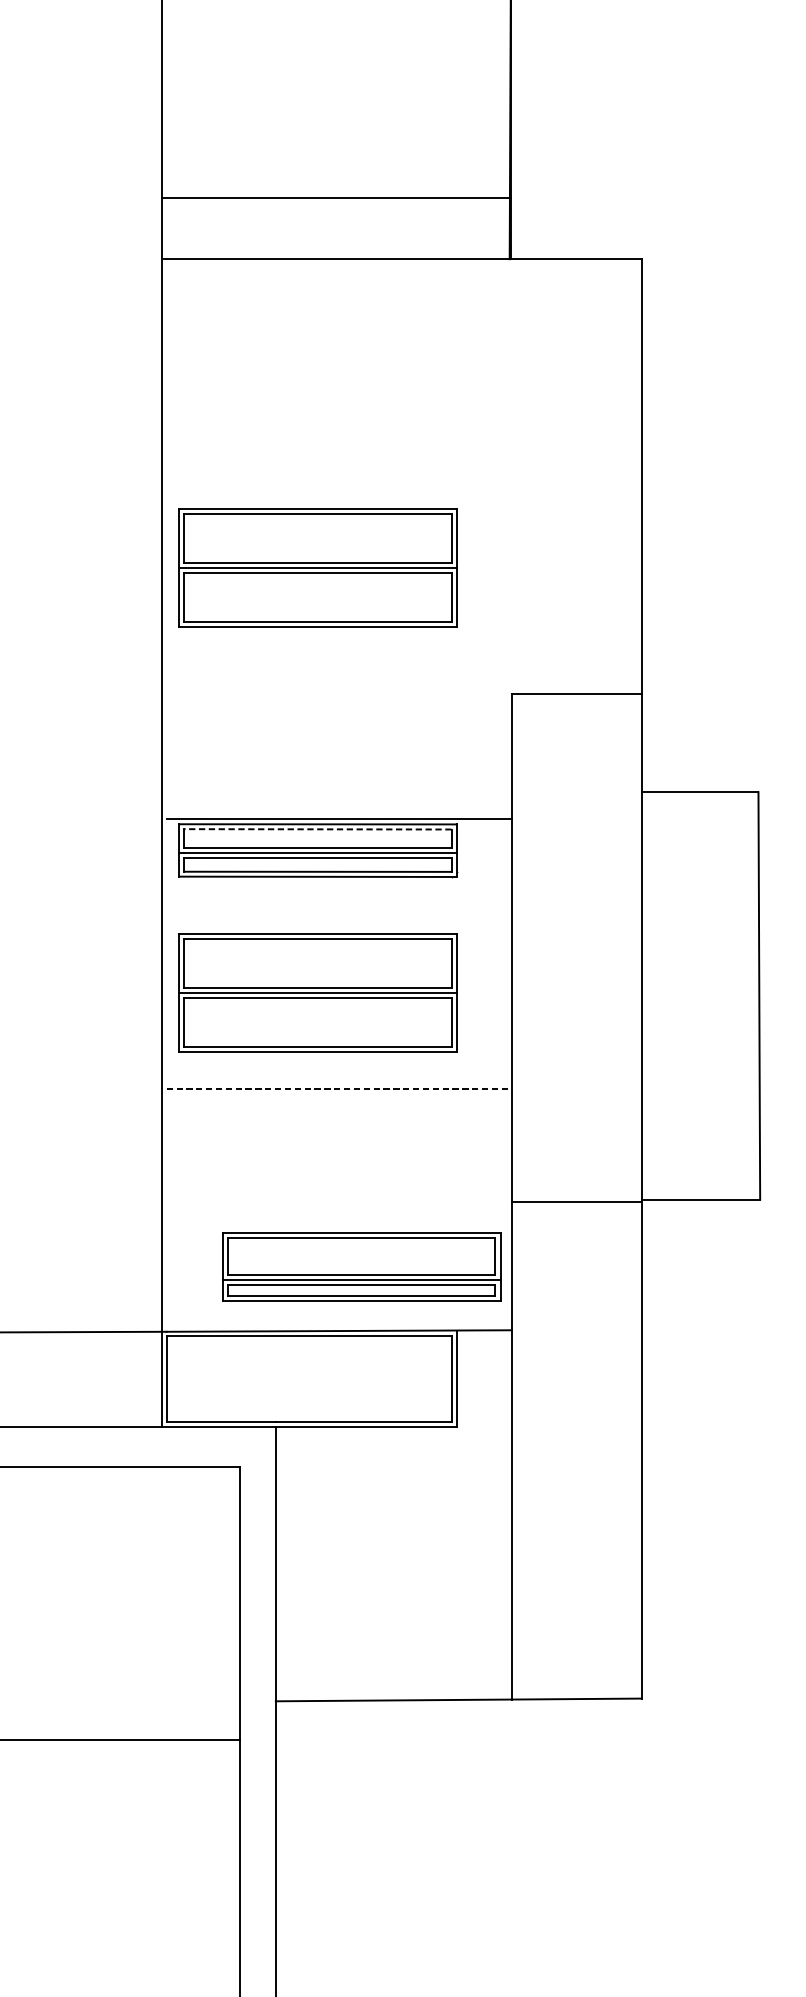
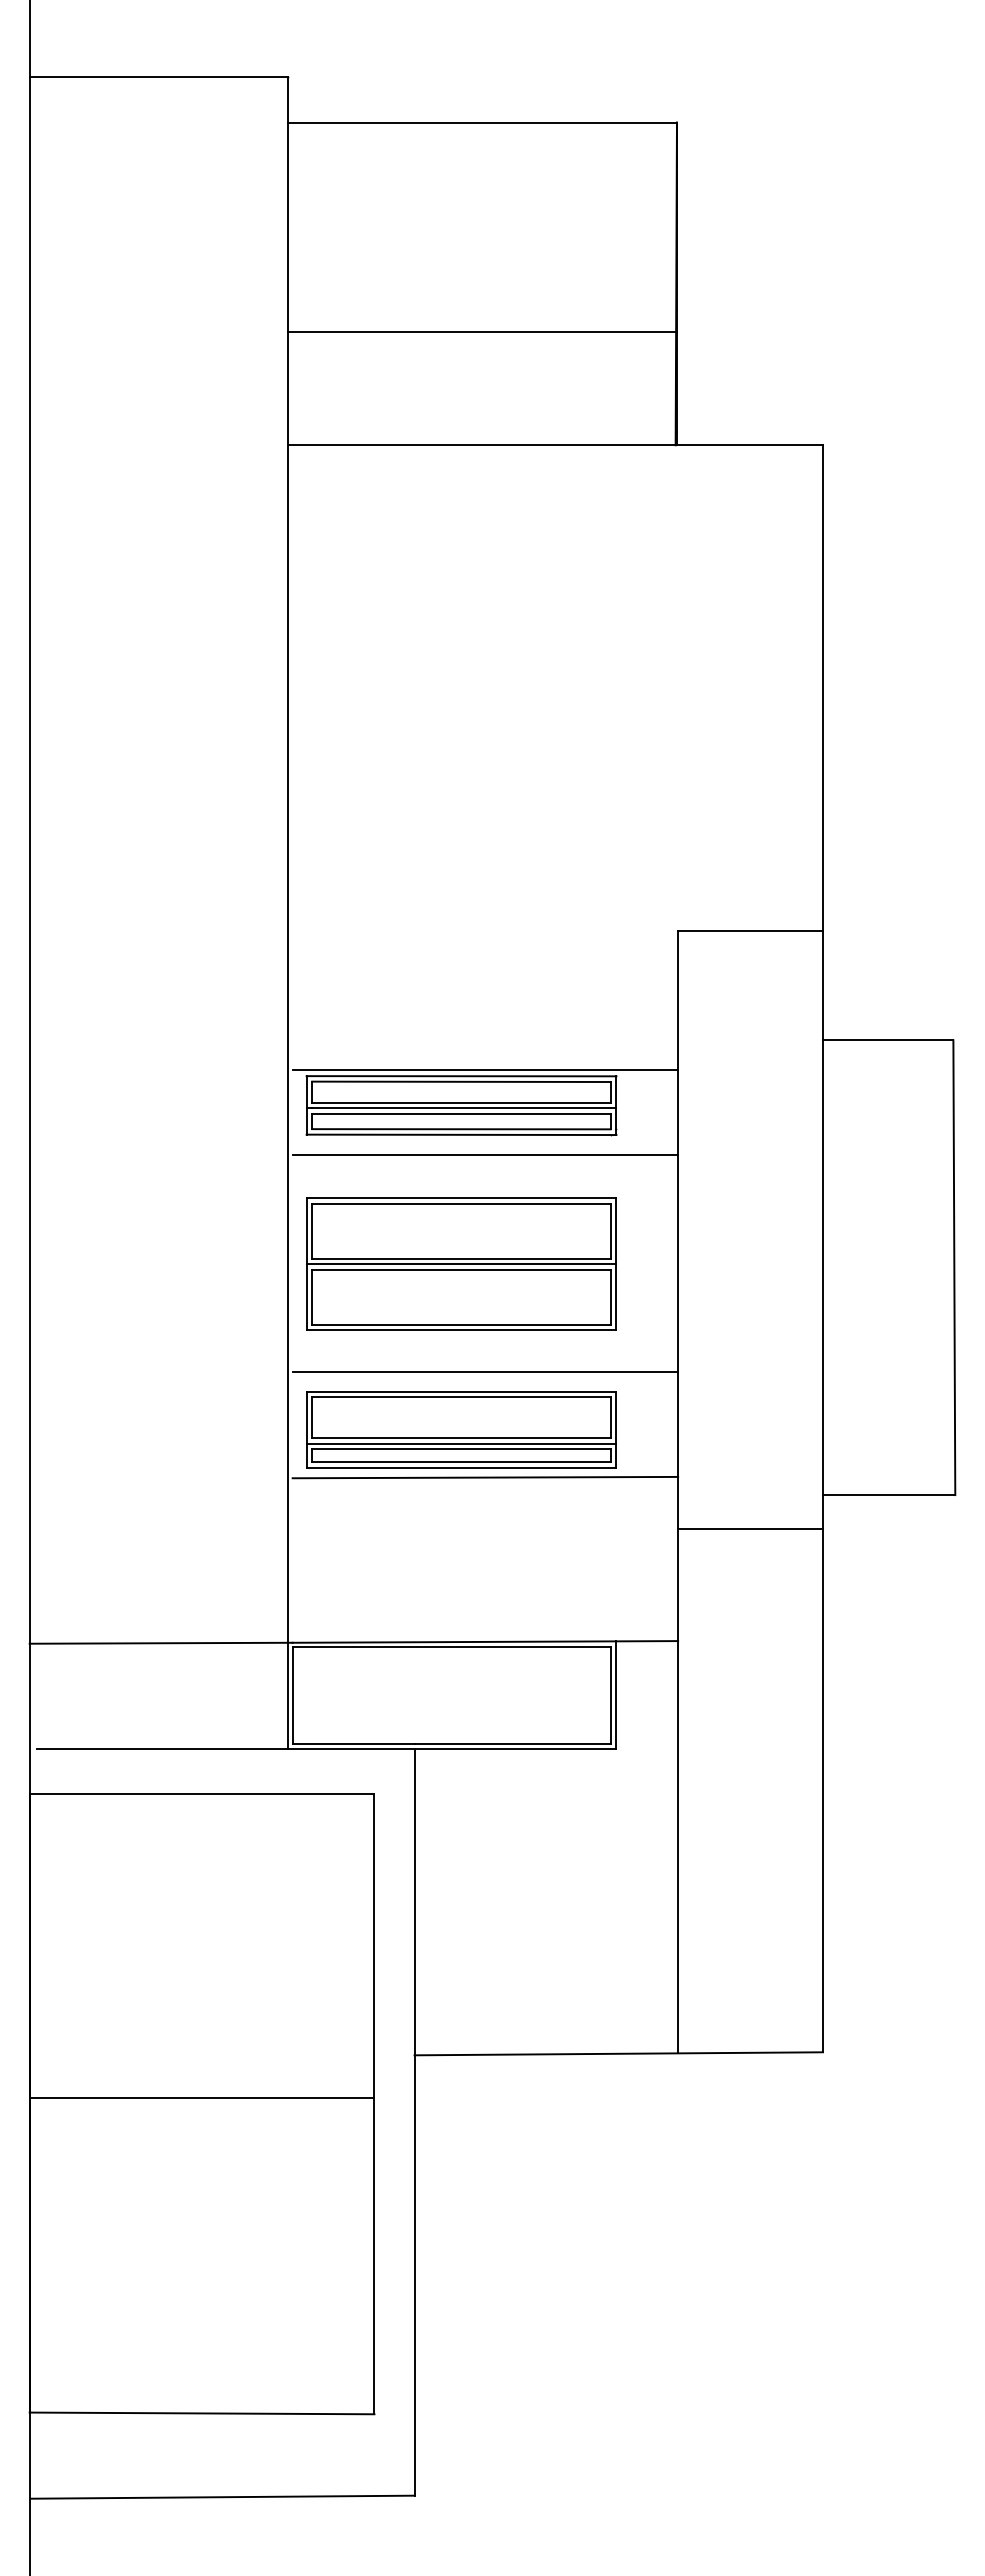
line: (335, 198) -> (481, 332), moved
part: (317, 567) -> (461, 789), removed
line: (316, 829) -> (460, 1081), dashed -> solid
line: (339, 895) -> (485, 1155), added
line: (339, 1088) -> (485, 1371), dashed -> solid
line: (339, 1183) -> (485, 1477), added
line: (576, 1202) -> (750, 1529), moved
part: (361, 1267) -> (461, 1429), moved

